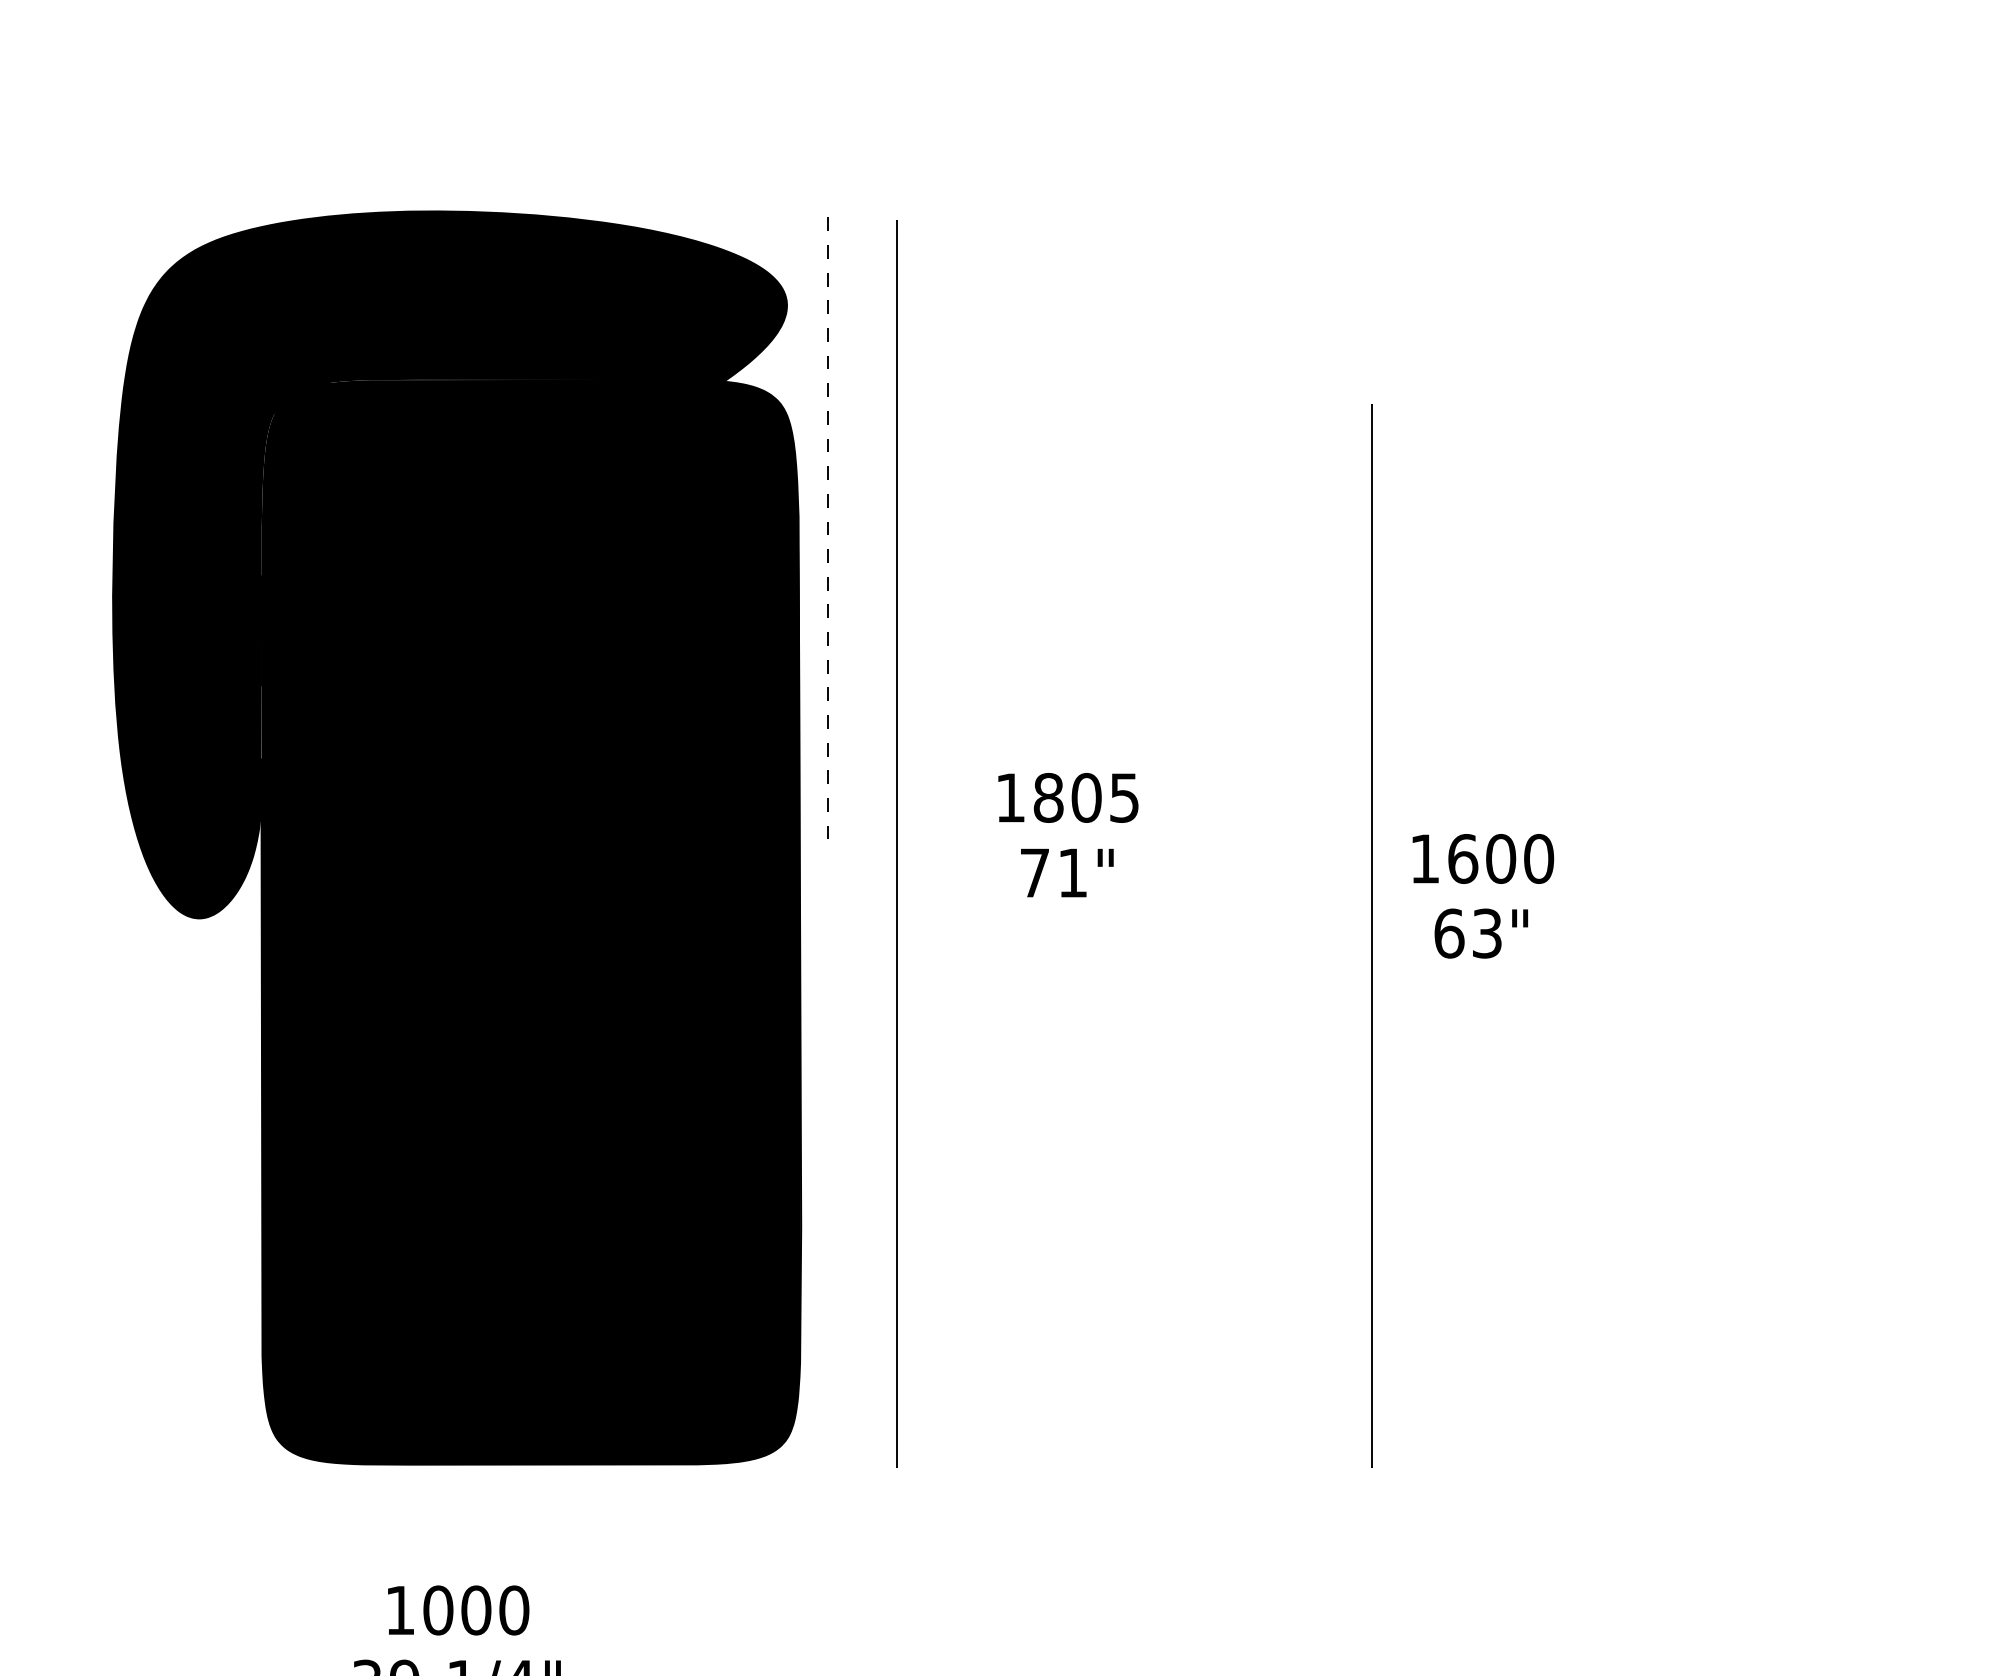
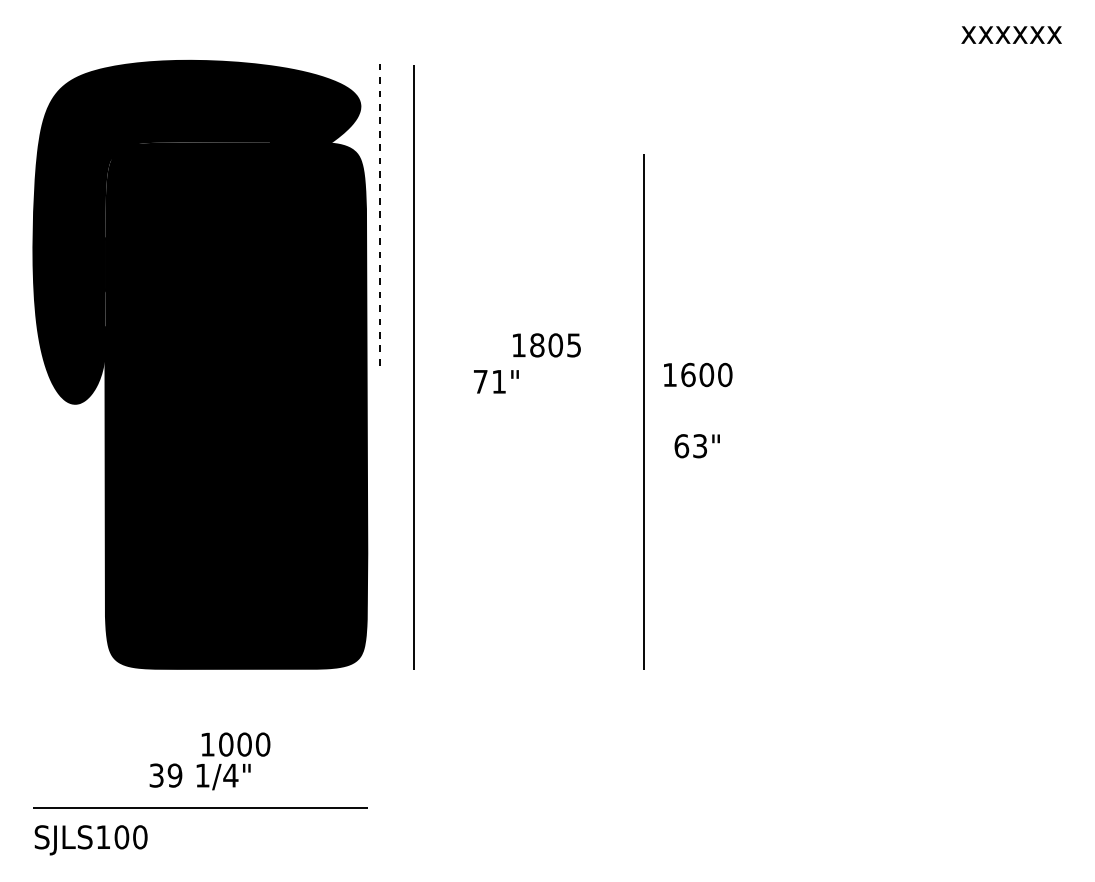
text: (1067, 798) -> (546, 345), moved
text: (1479, 934) -> (696, 446), moved
text: (457, 1610) -> (235, 744), moved

